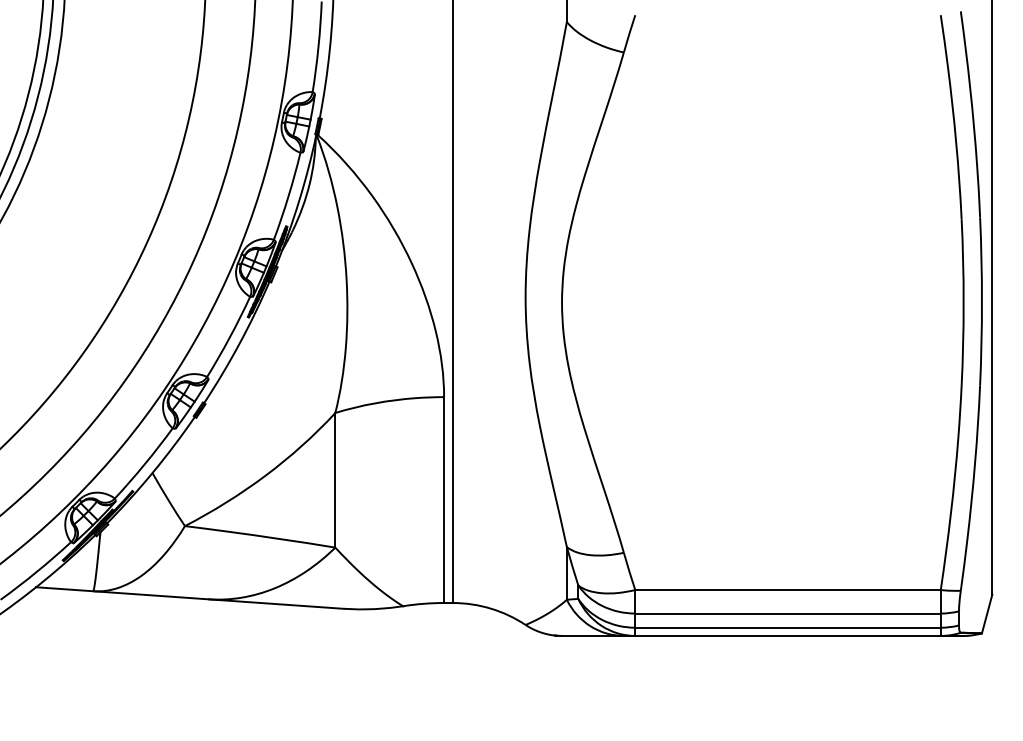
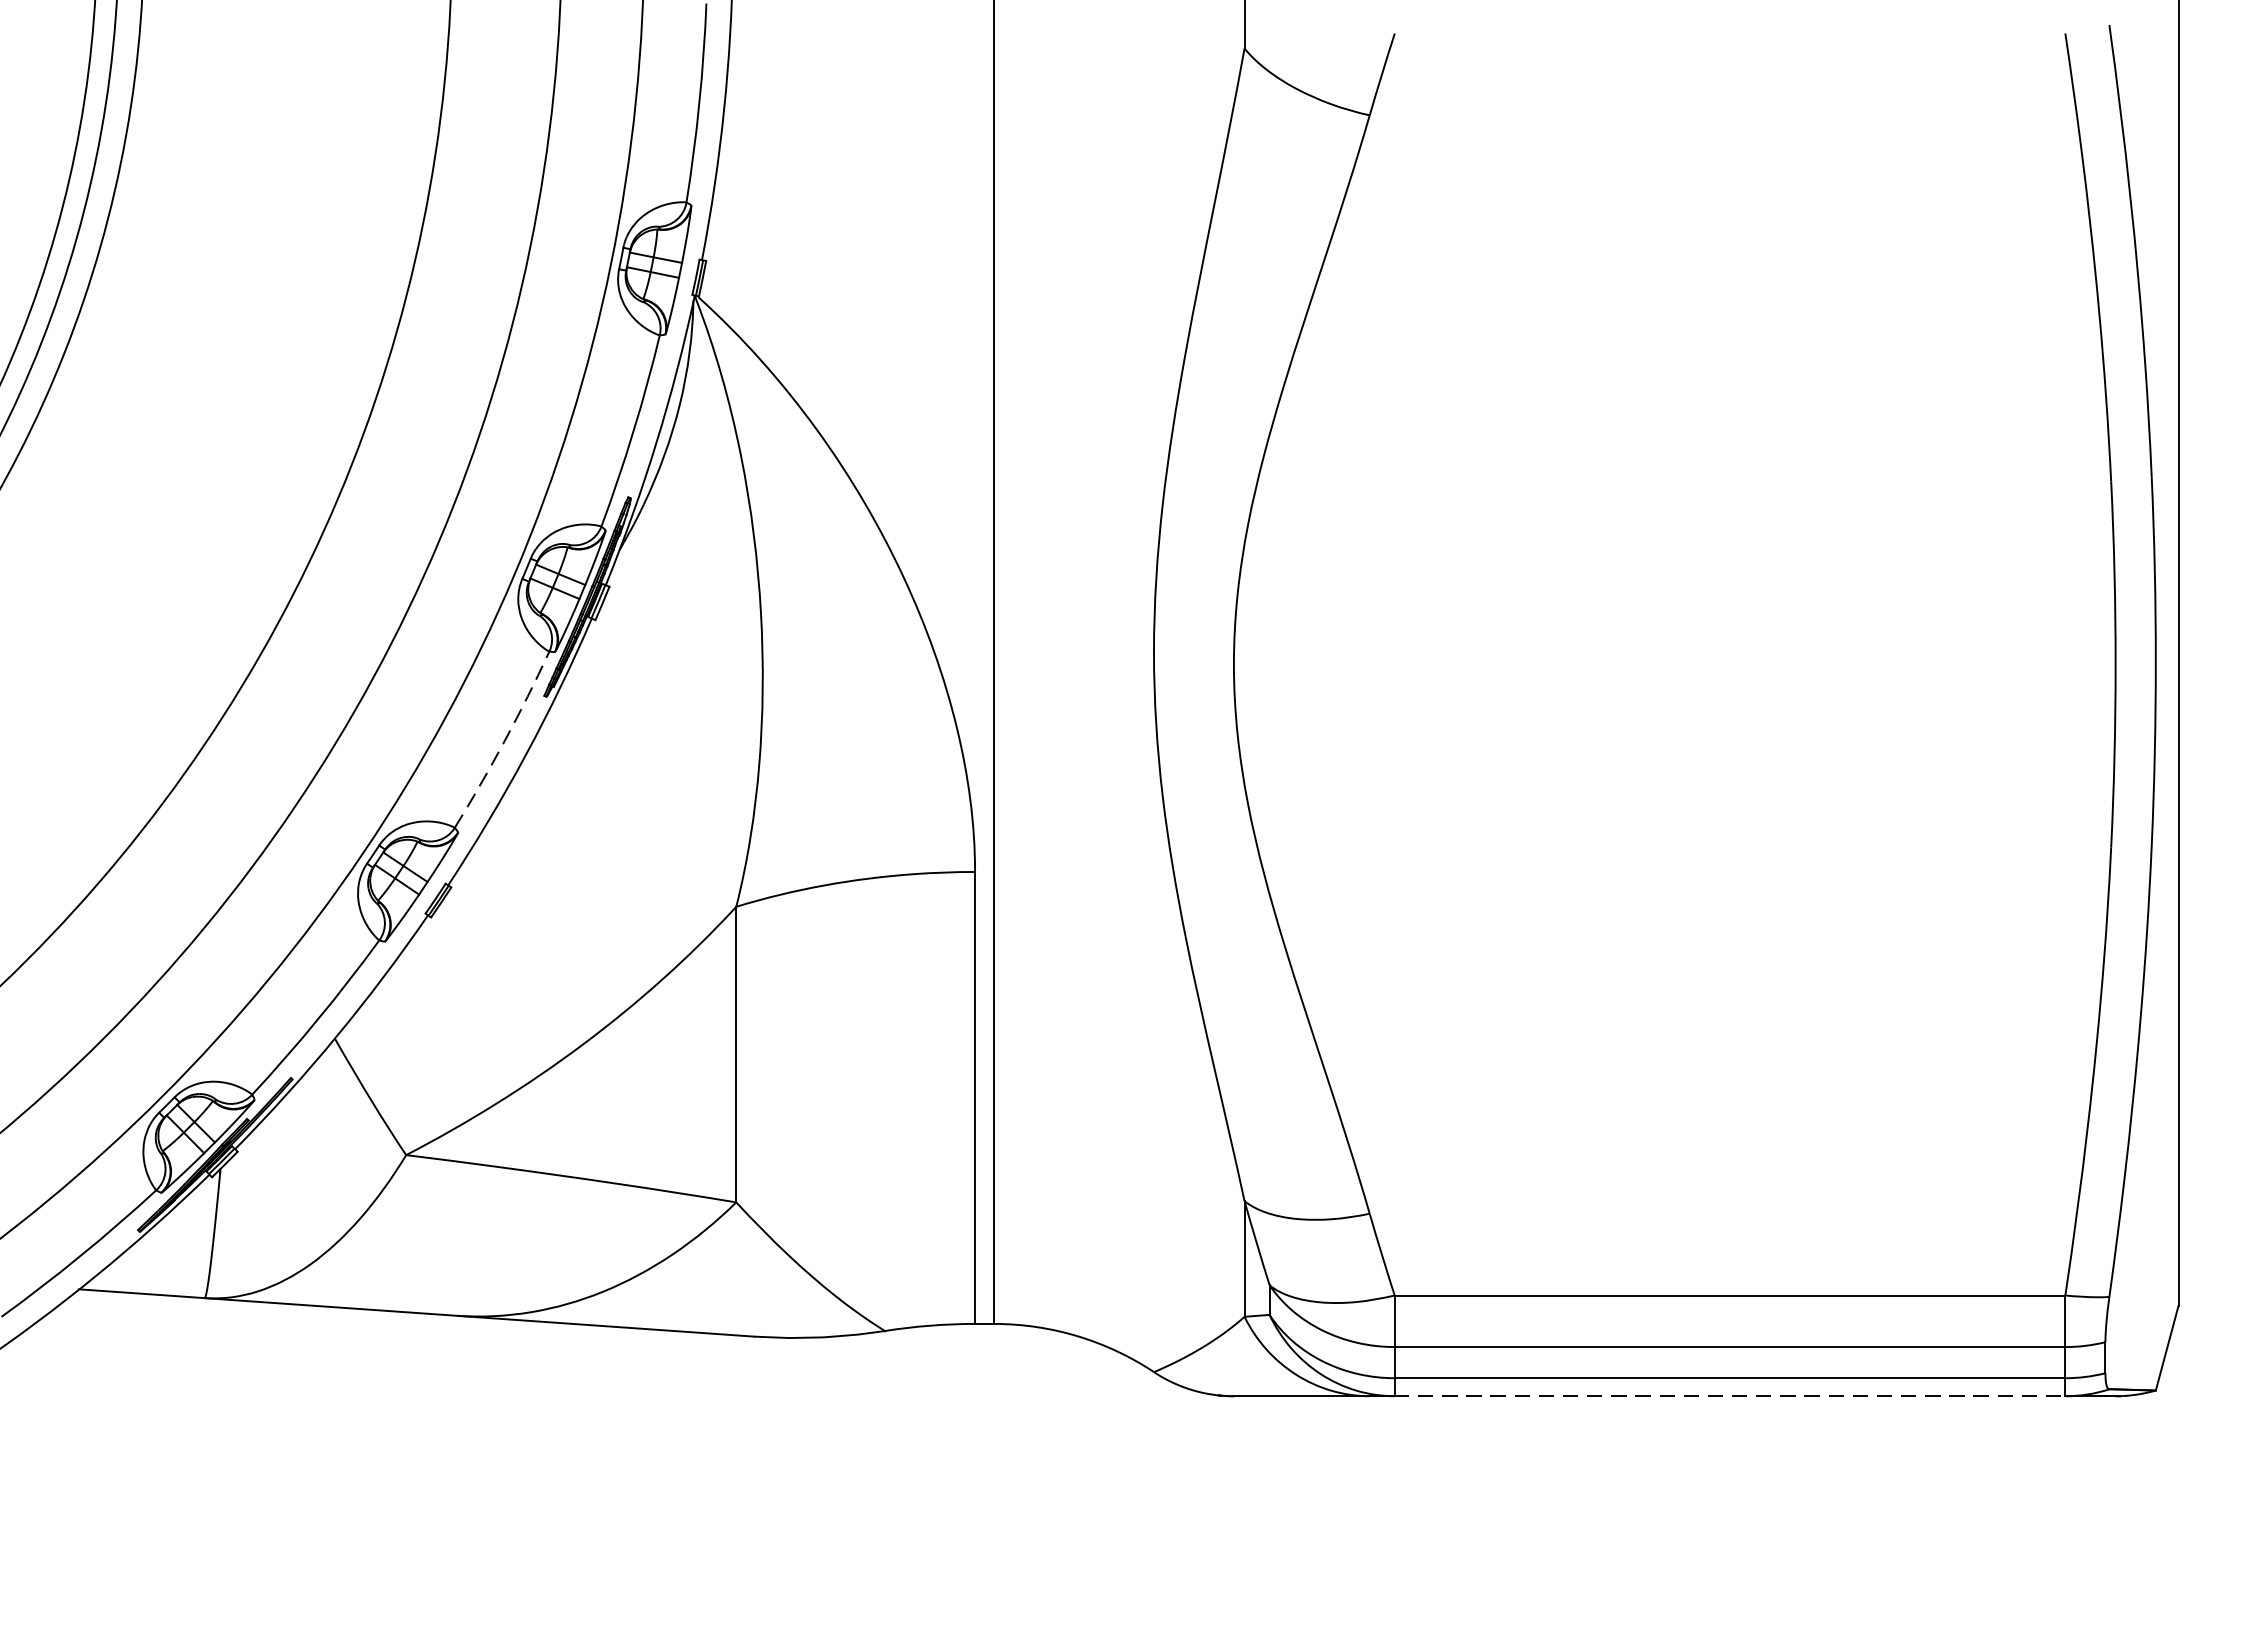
arc: (229, 337) -> (503, 741), solid -> dashed
line: (792, 635) -> (1739, 1395), solid -> dashed

